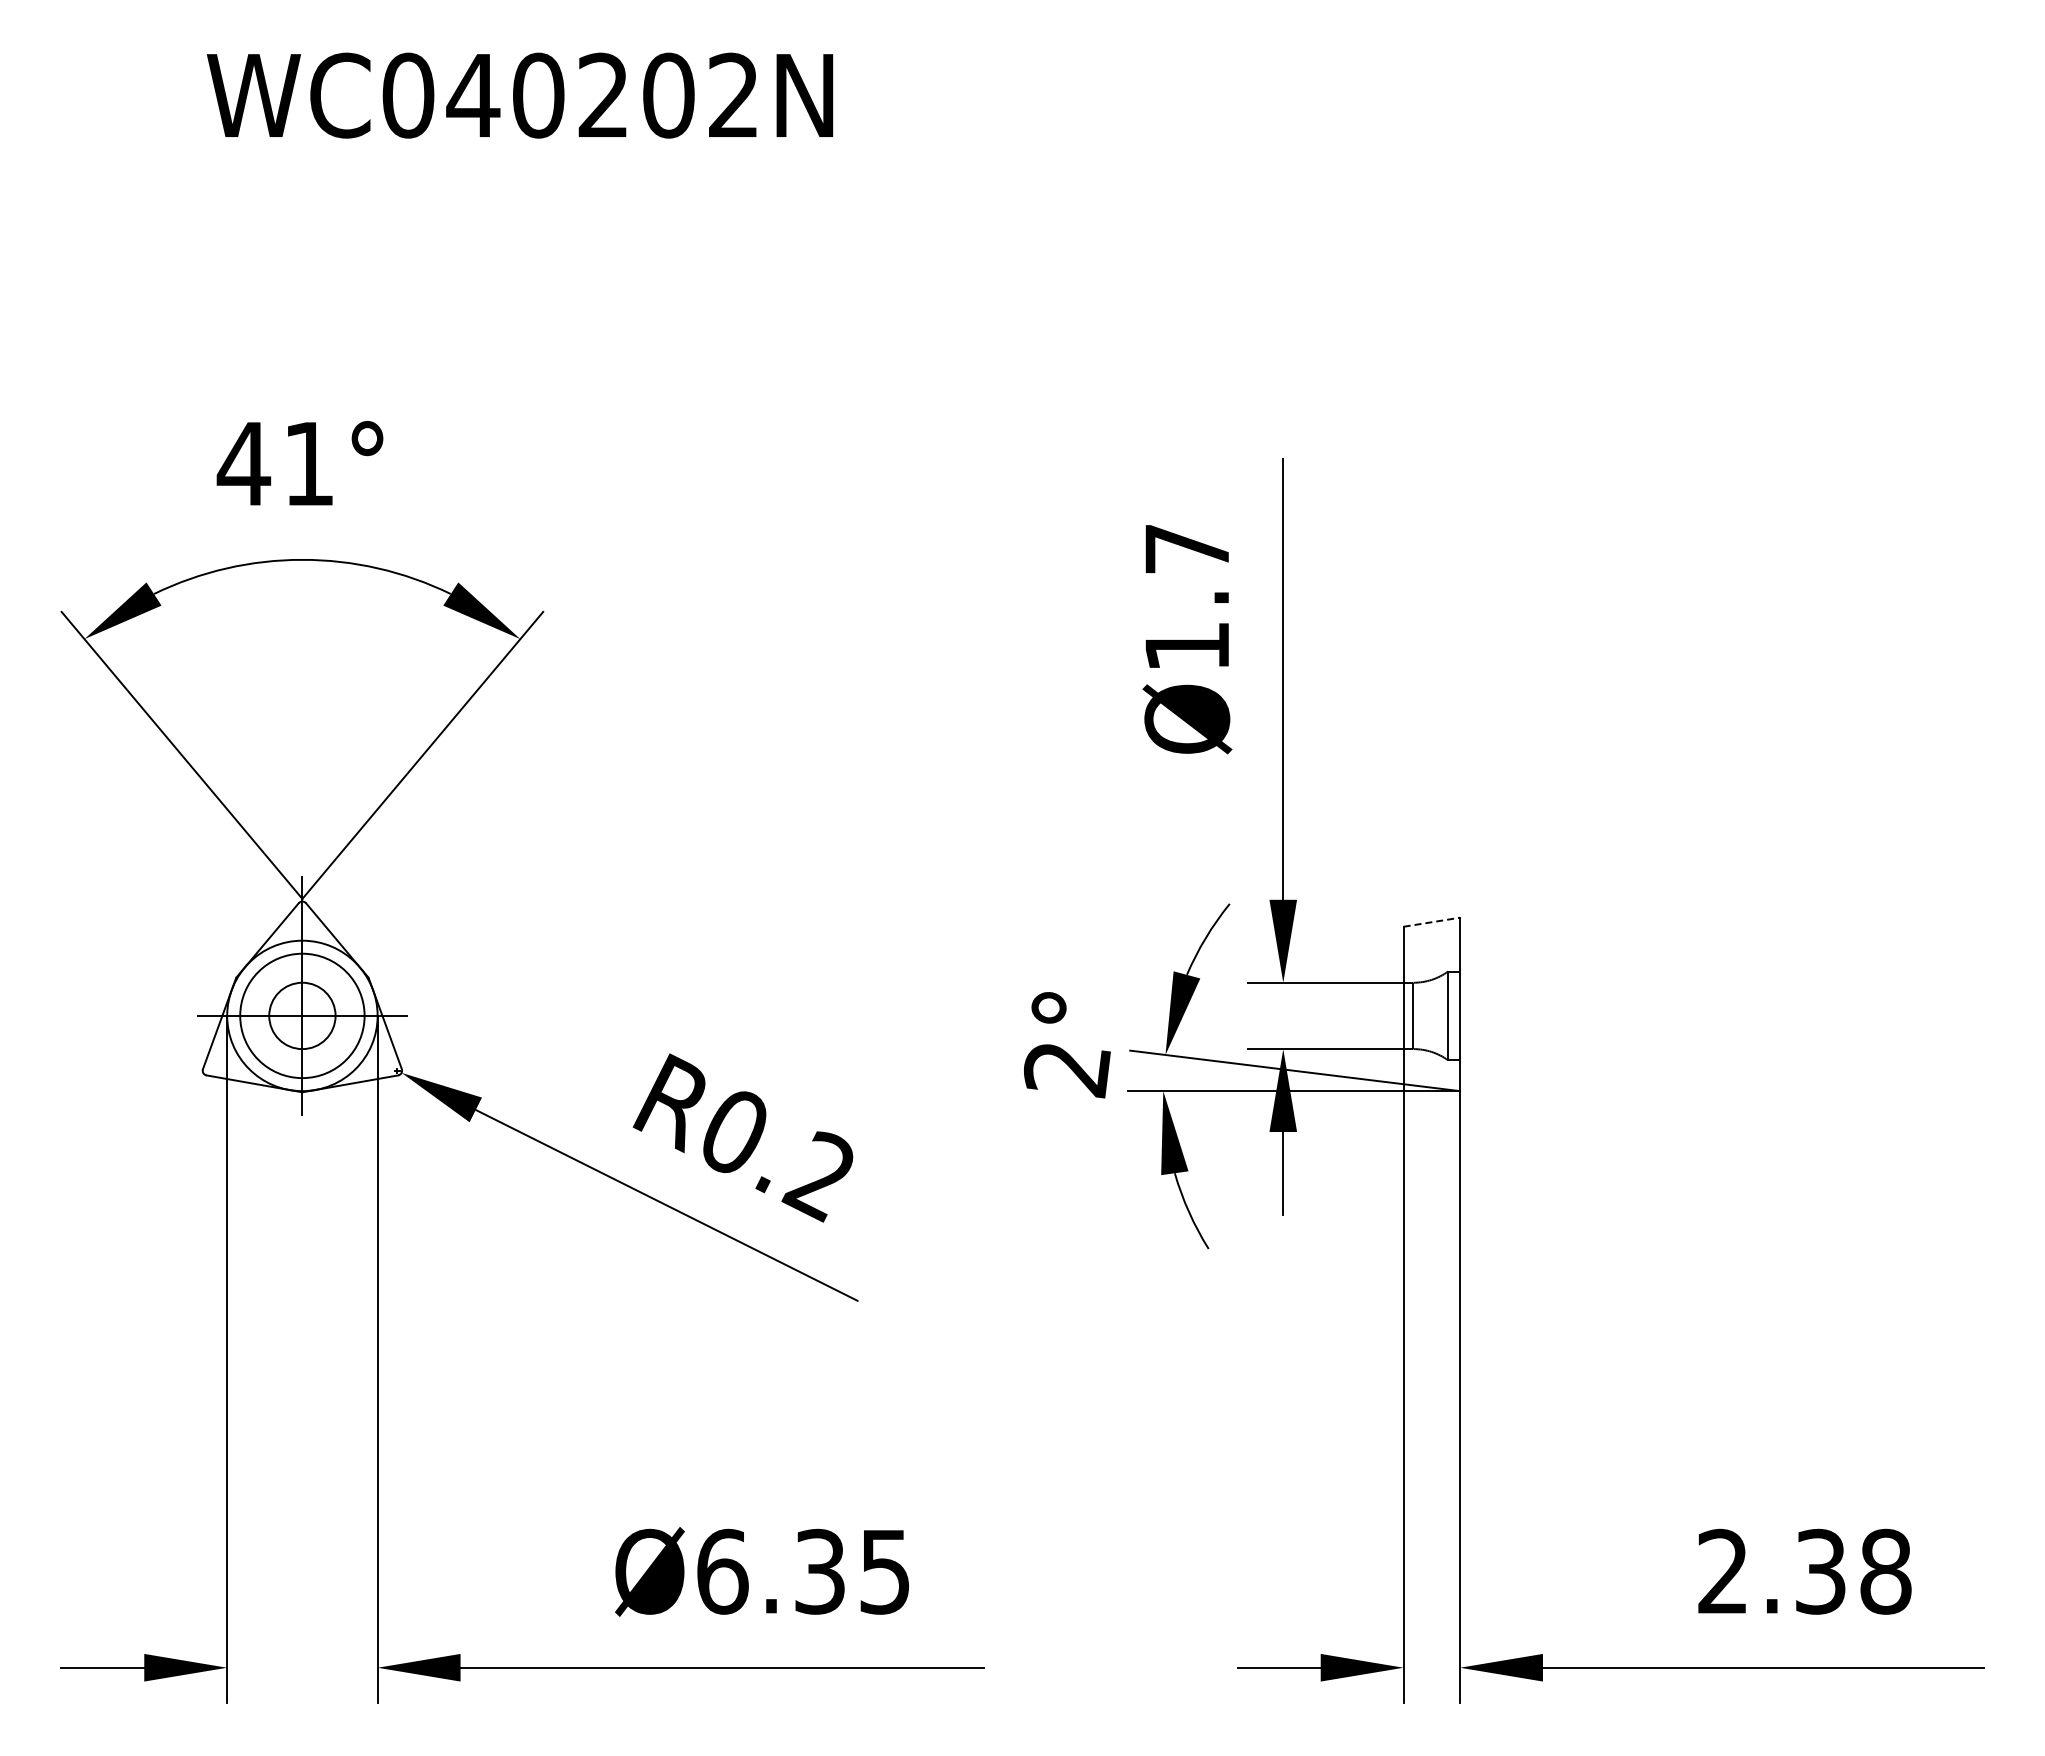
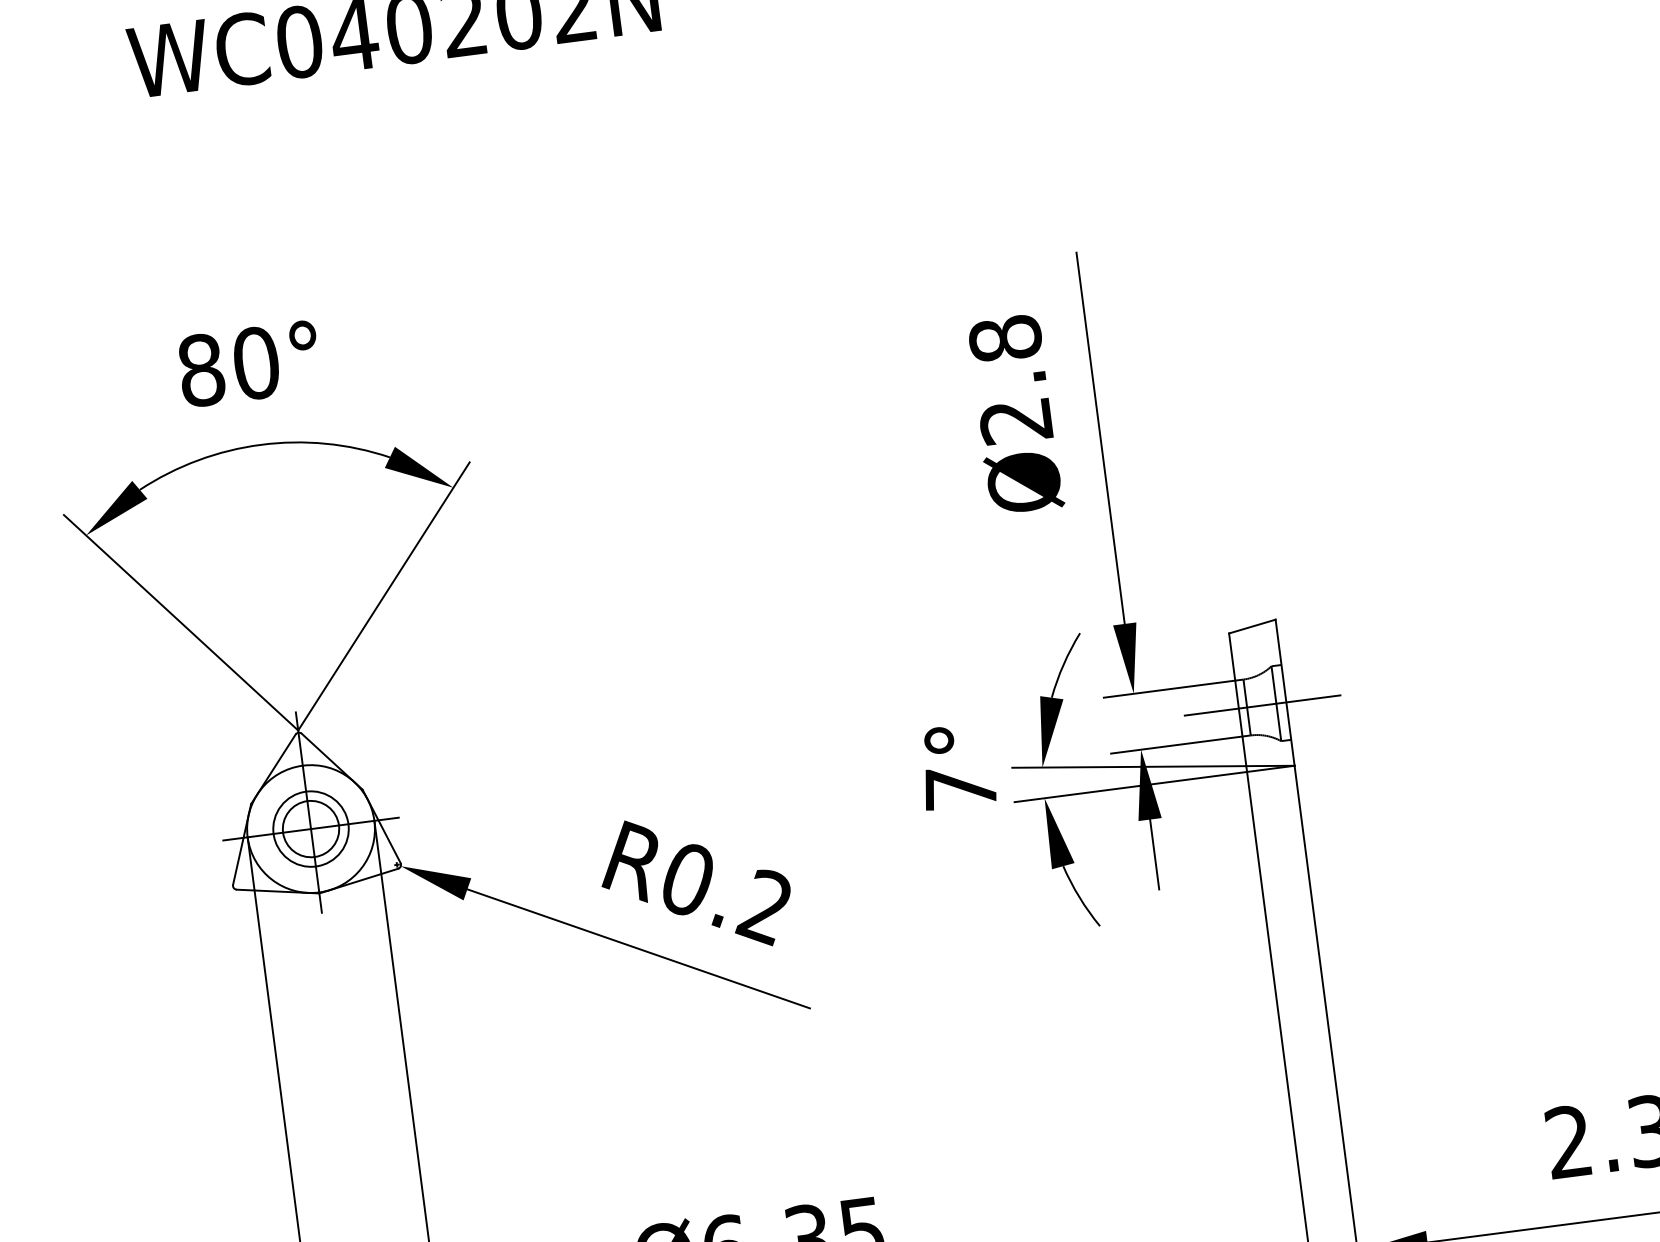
text: (275, 463) -> (227, 366), 41° -> 80°
text: (1187, 597) -> (1010, 379), Ø1.7 -> Ø2.8
line: (1431, 922) -> (1252, 626), dashed -> solid
circle: (302, 1015) -> (311, 828), size x0.71
line: (1431, 1015) -> (1262, 705), added
text: (1066, 1069) -> (960, 790), 2° -> 7°

